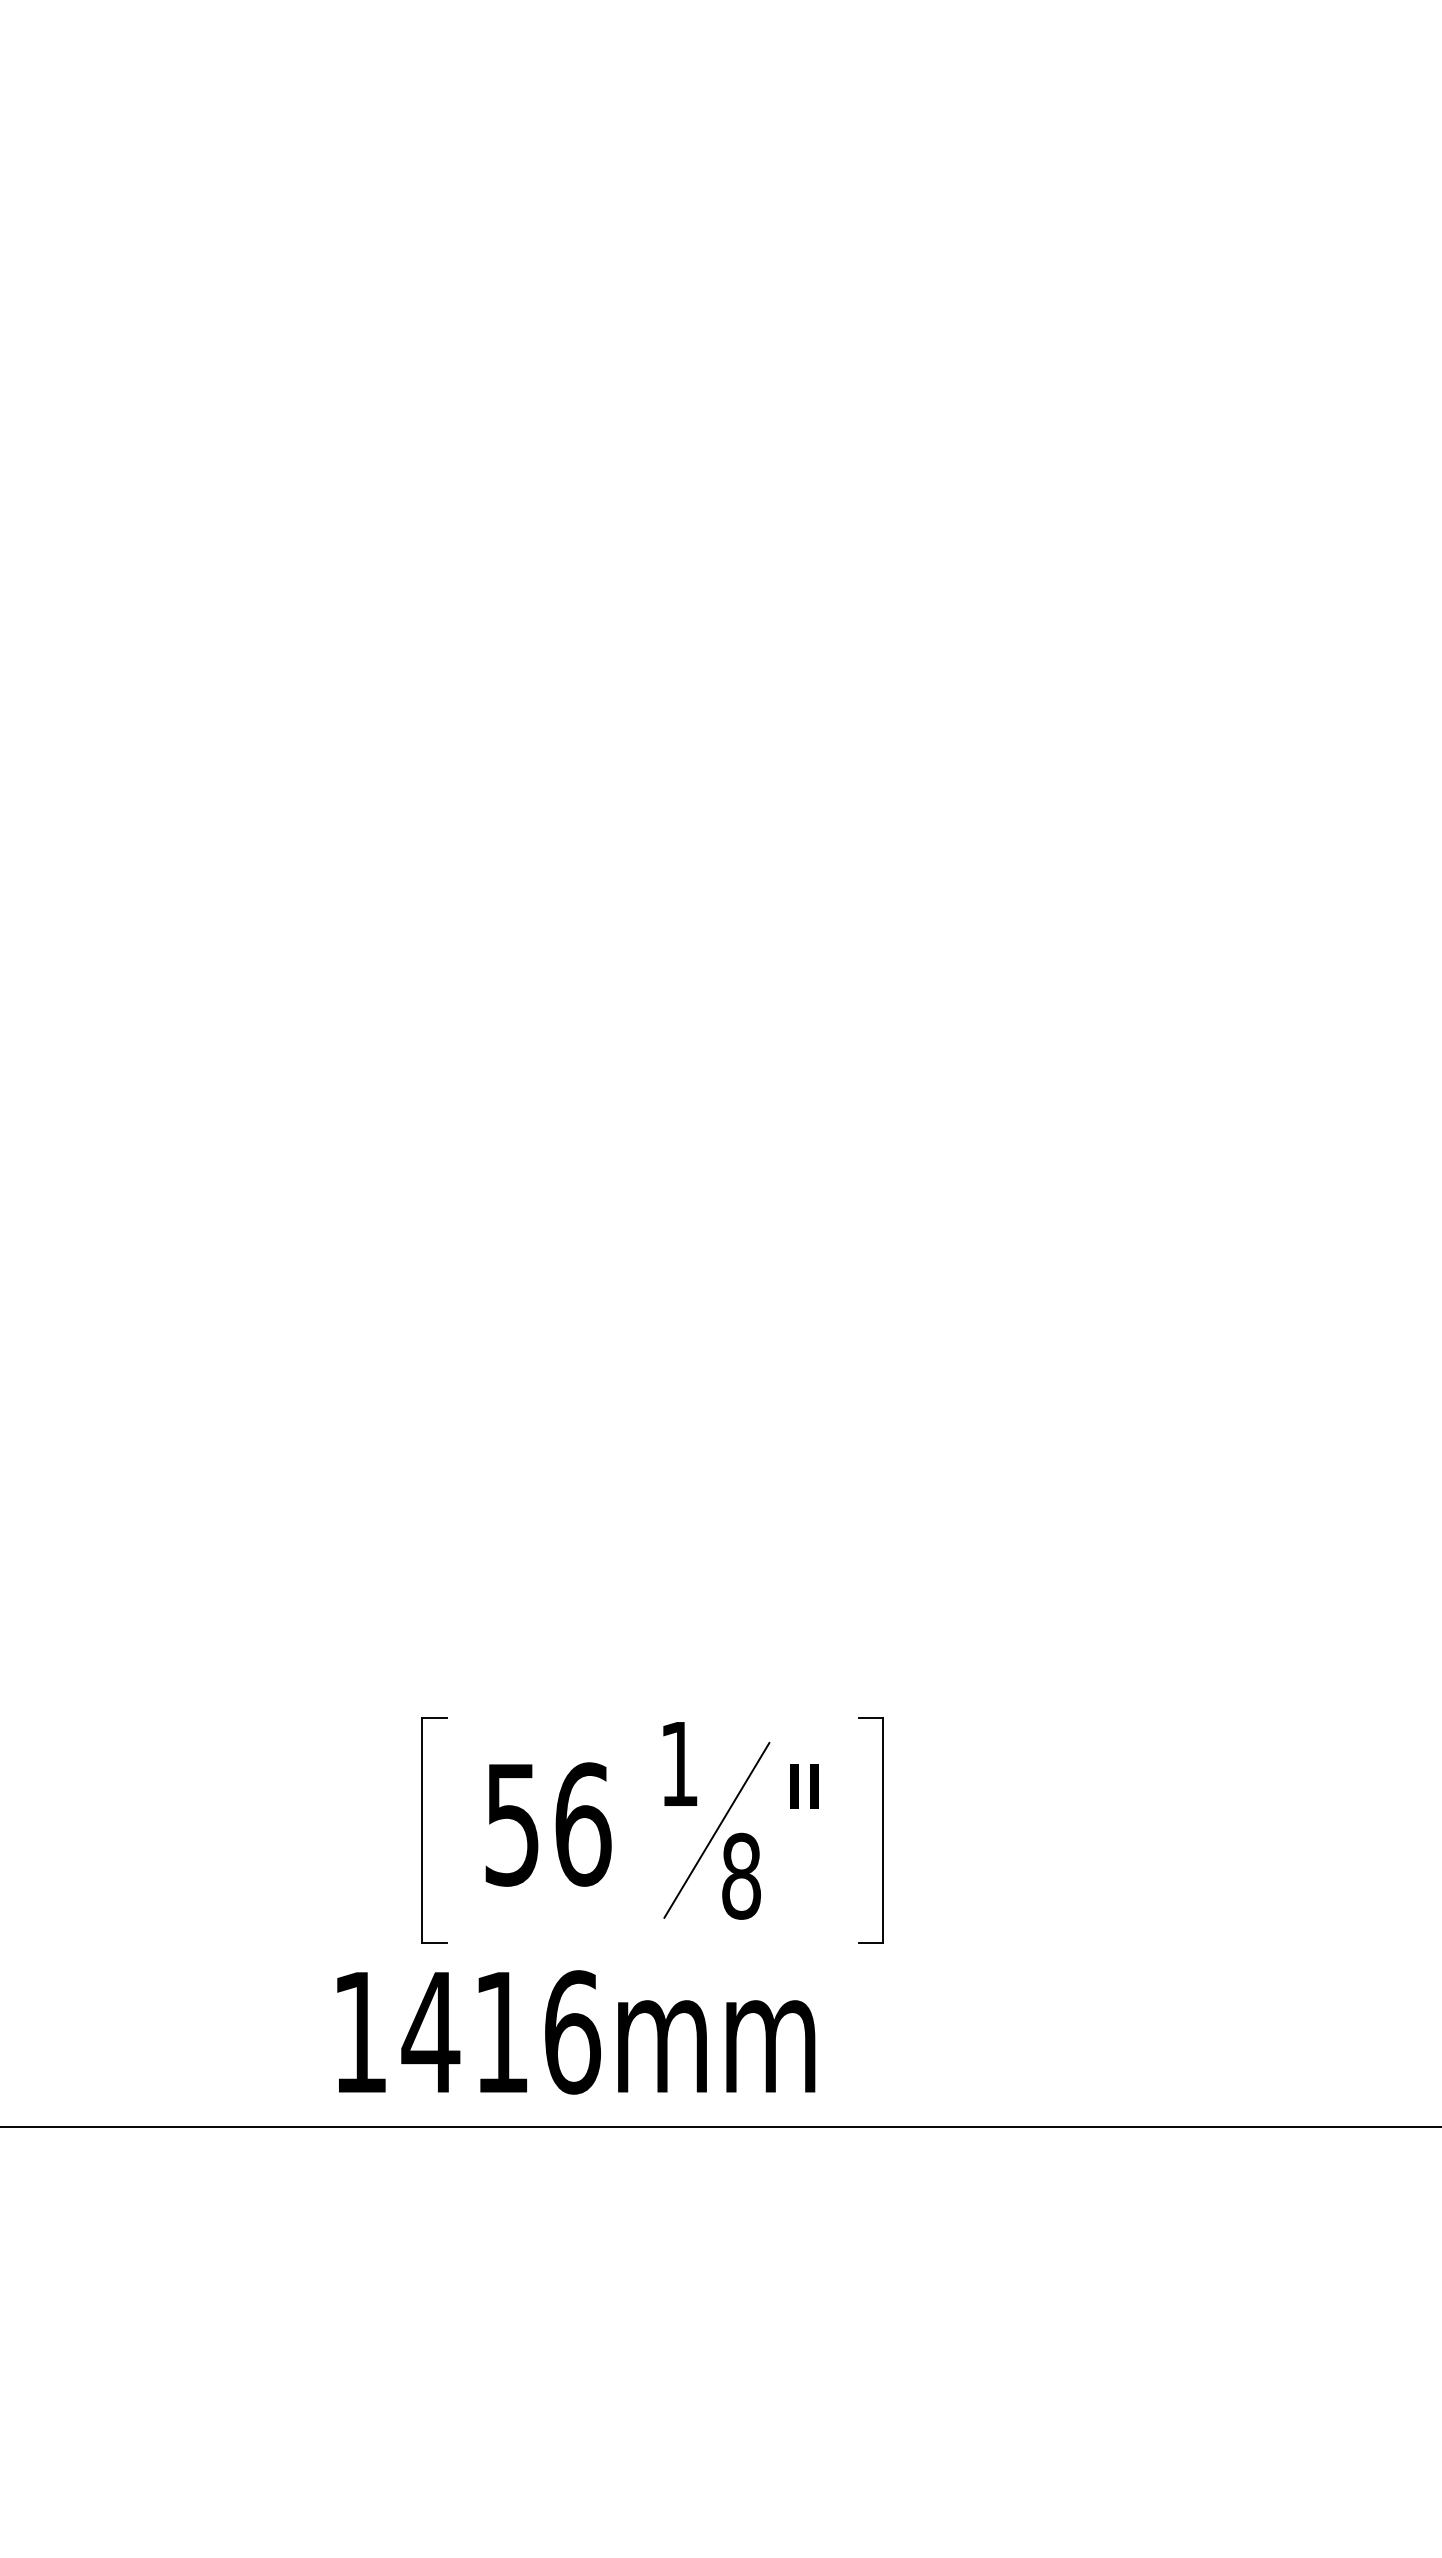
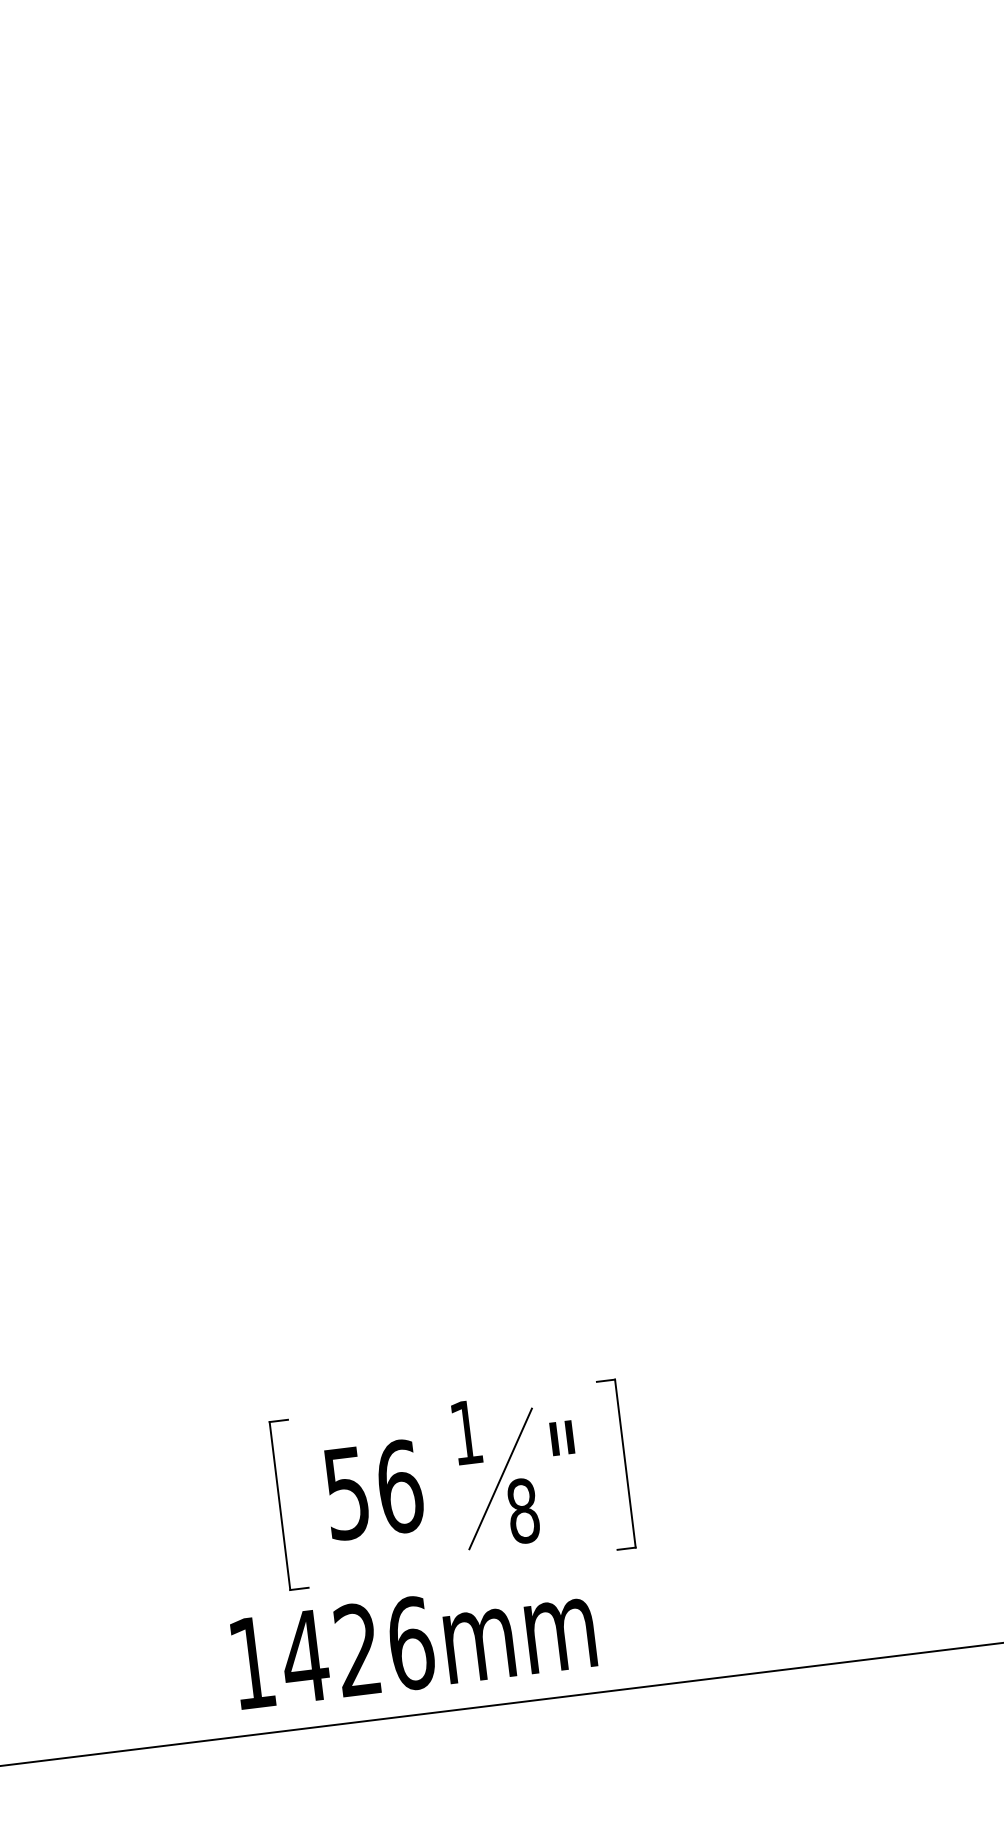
text: (500, 2031) -> (357, 1649), 1416mm -> 1426mm

